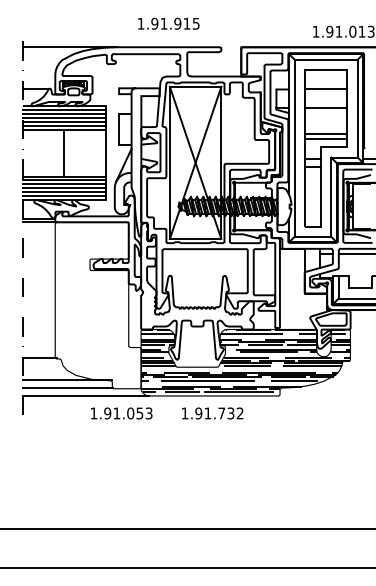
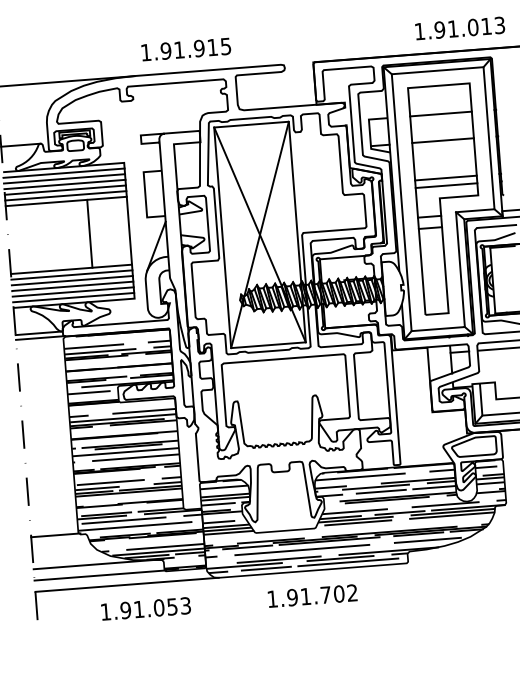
text: (168, 23) -> (185, 49), moved
line: (63, 152) -> (89, 232), moved
hatch: (98, 304) -> (135, 450), added
text: (121, 413) -> (145, 608), moved
text: (230, 413) -> (338, 594), 1.91.732 -> 1.91.702

